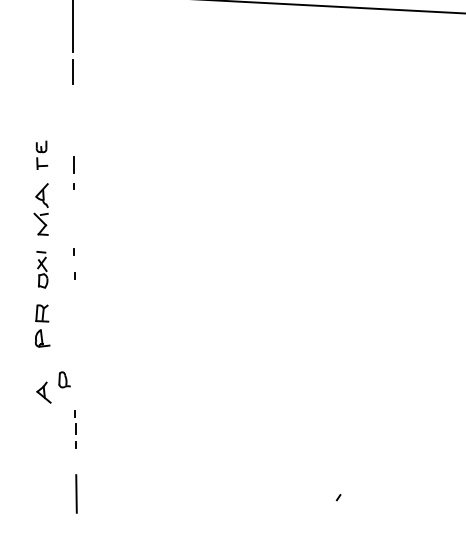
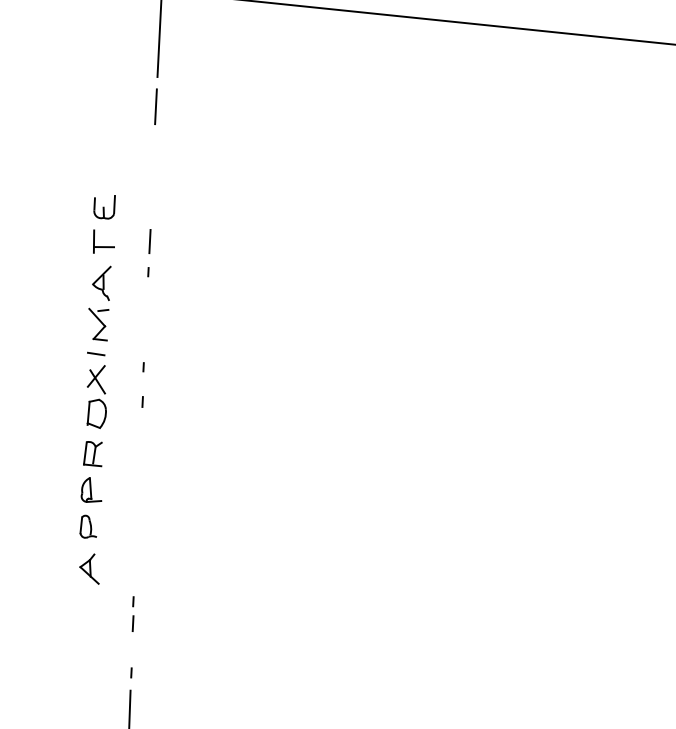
part: (41, 154) -> (103, 223), size x1.43
part: (42, 269) -> (96, 390), size x1.43
part: (64, 379) -> (88, 526), moved
line: (75, 444) -> (130, 672), moved

